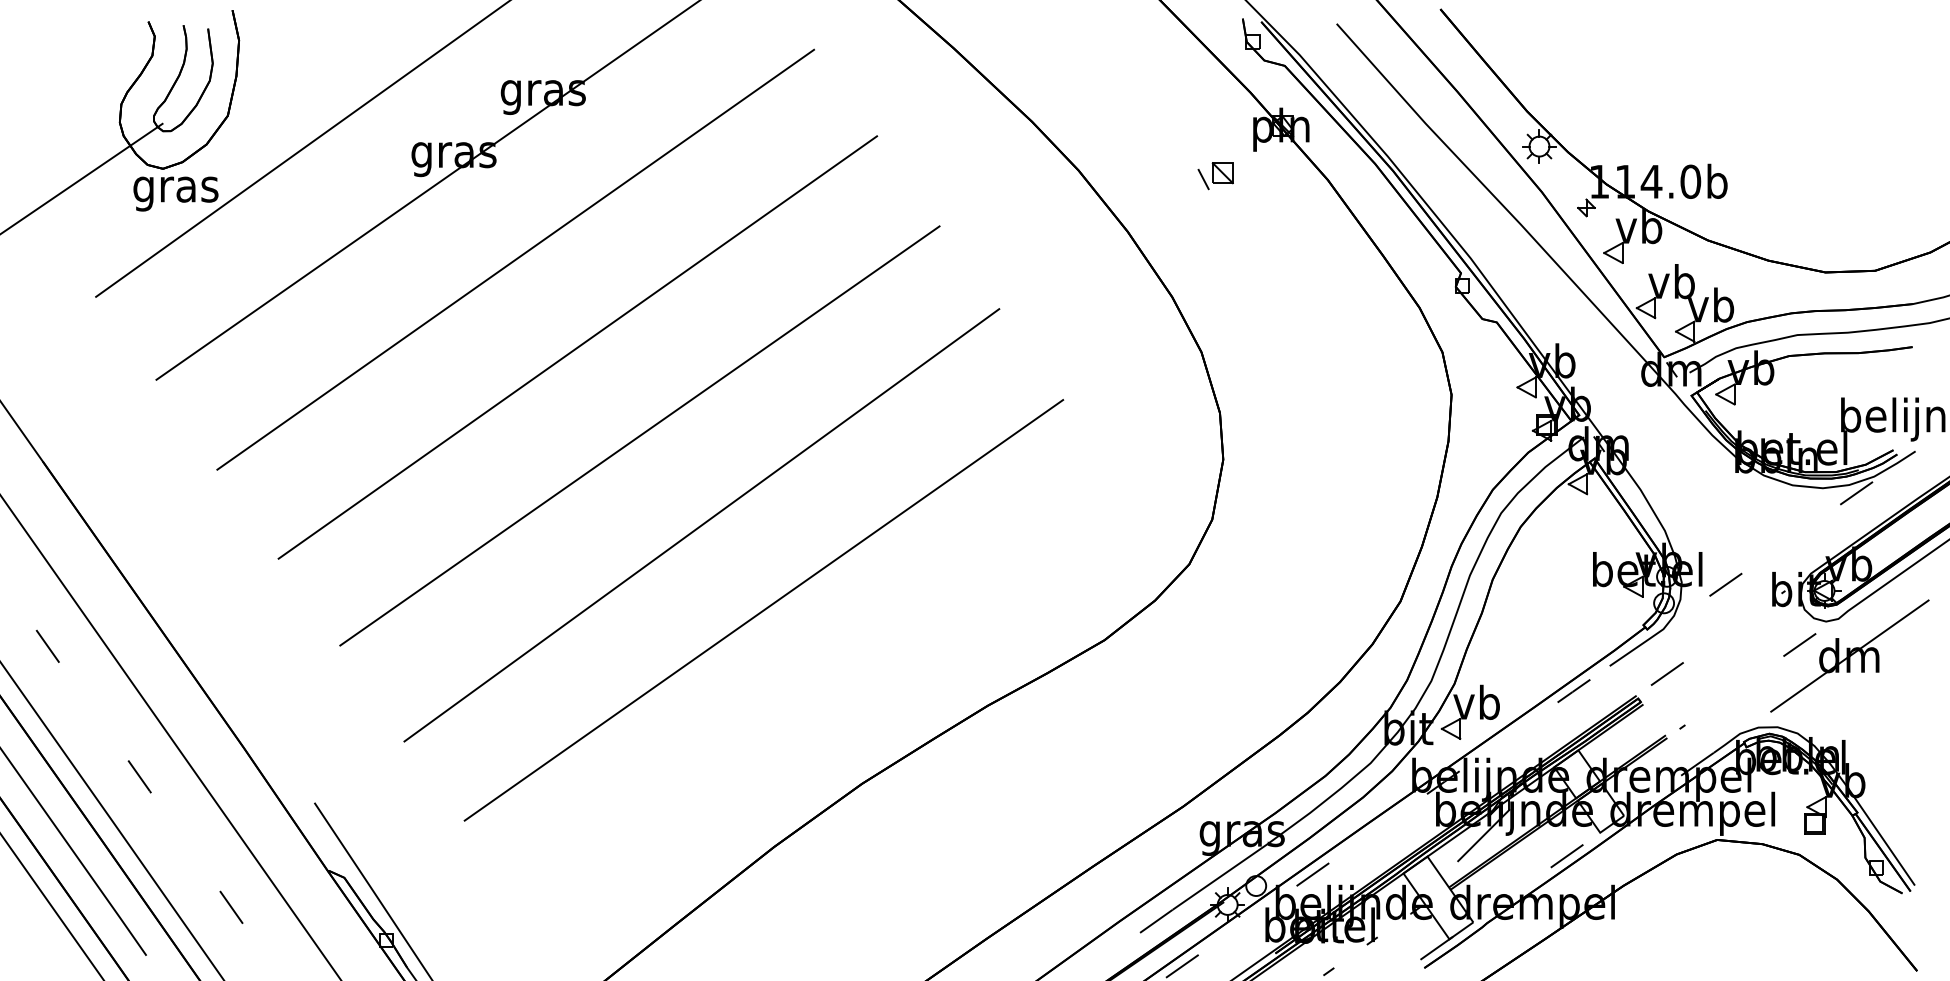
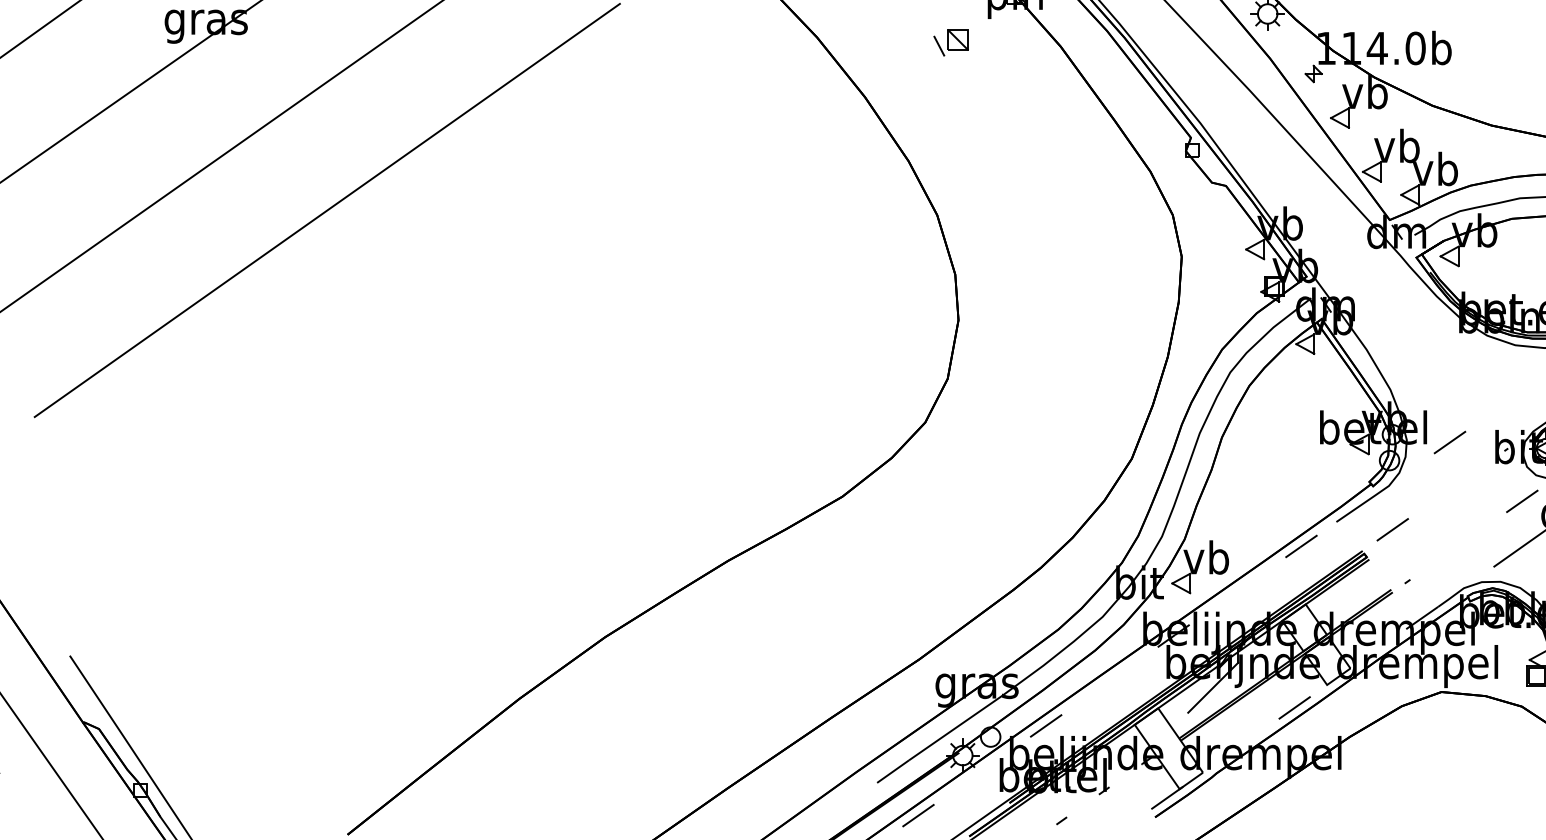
line: (639, 435) -> (387, 296), removed
line: (701, 525) -> (448, 384), removed
line: (763, 610) -> (508, 467), removed

